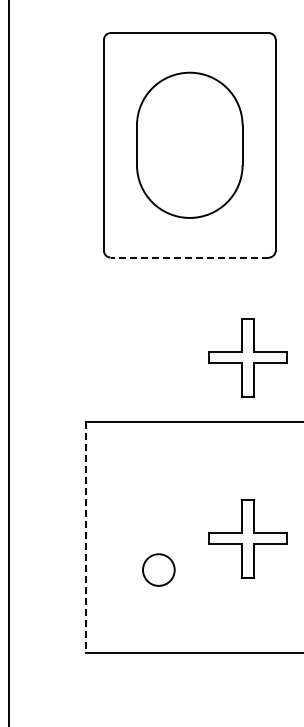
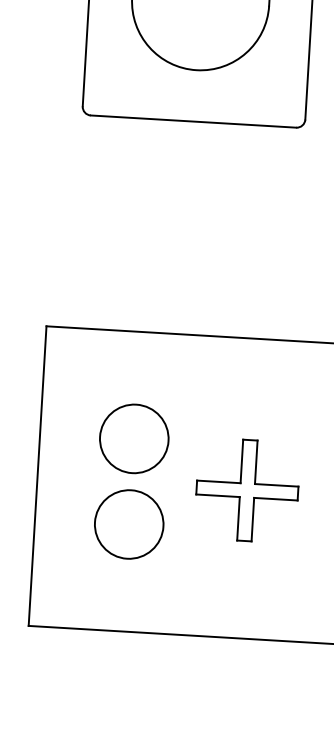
line: (189, 257) -> (193, 121), dashed -> solid
part: (247, 357) -> (260, 255), removed
circle: (158, 503) -> (133, 438), added
line: (86, 537) -> (38, 476), dashed -> solid
circle: (158, 569) -> (128, 523), size x1.67

